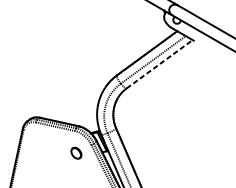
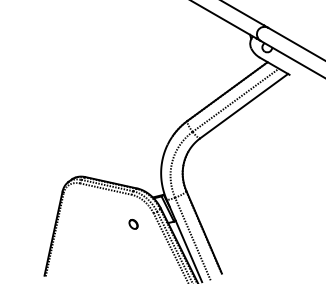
line: (159, 63) -> (244, 105), dashed -> solid
part: (76, 153) -> (133, 224), size x0.62

